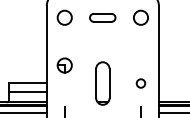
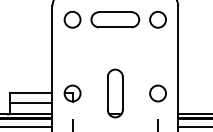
part: (102, 17) -> (114, 19), size x1.67
part: (64, 65) -> (72, 93), moved
circle: (140, 83) -> (157, 93), size x1.67

